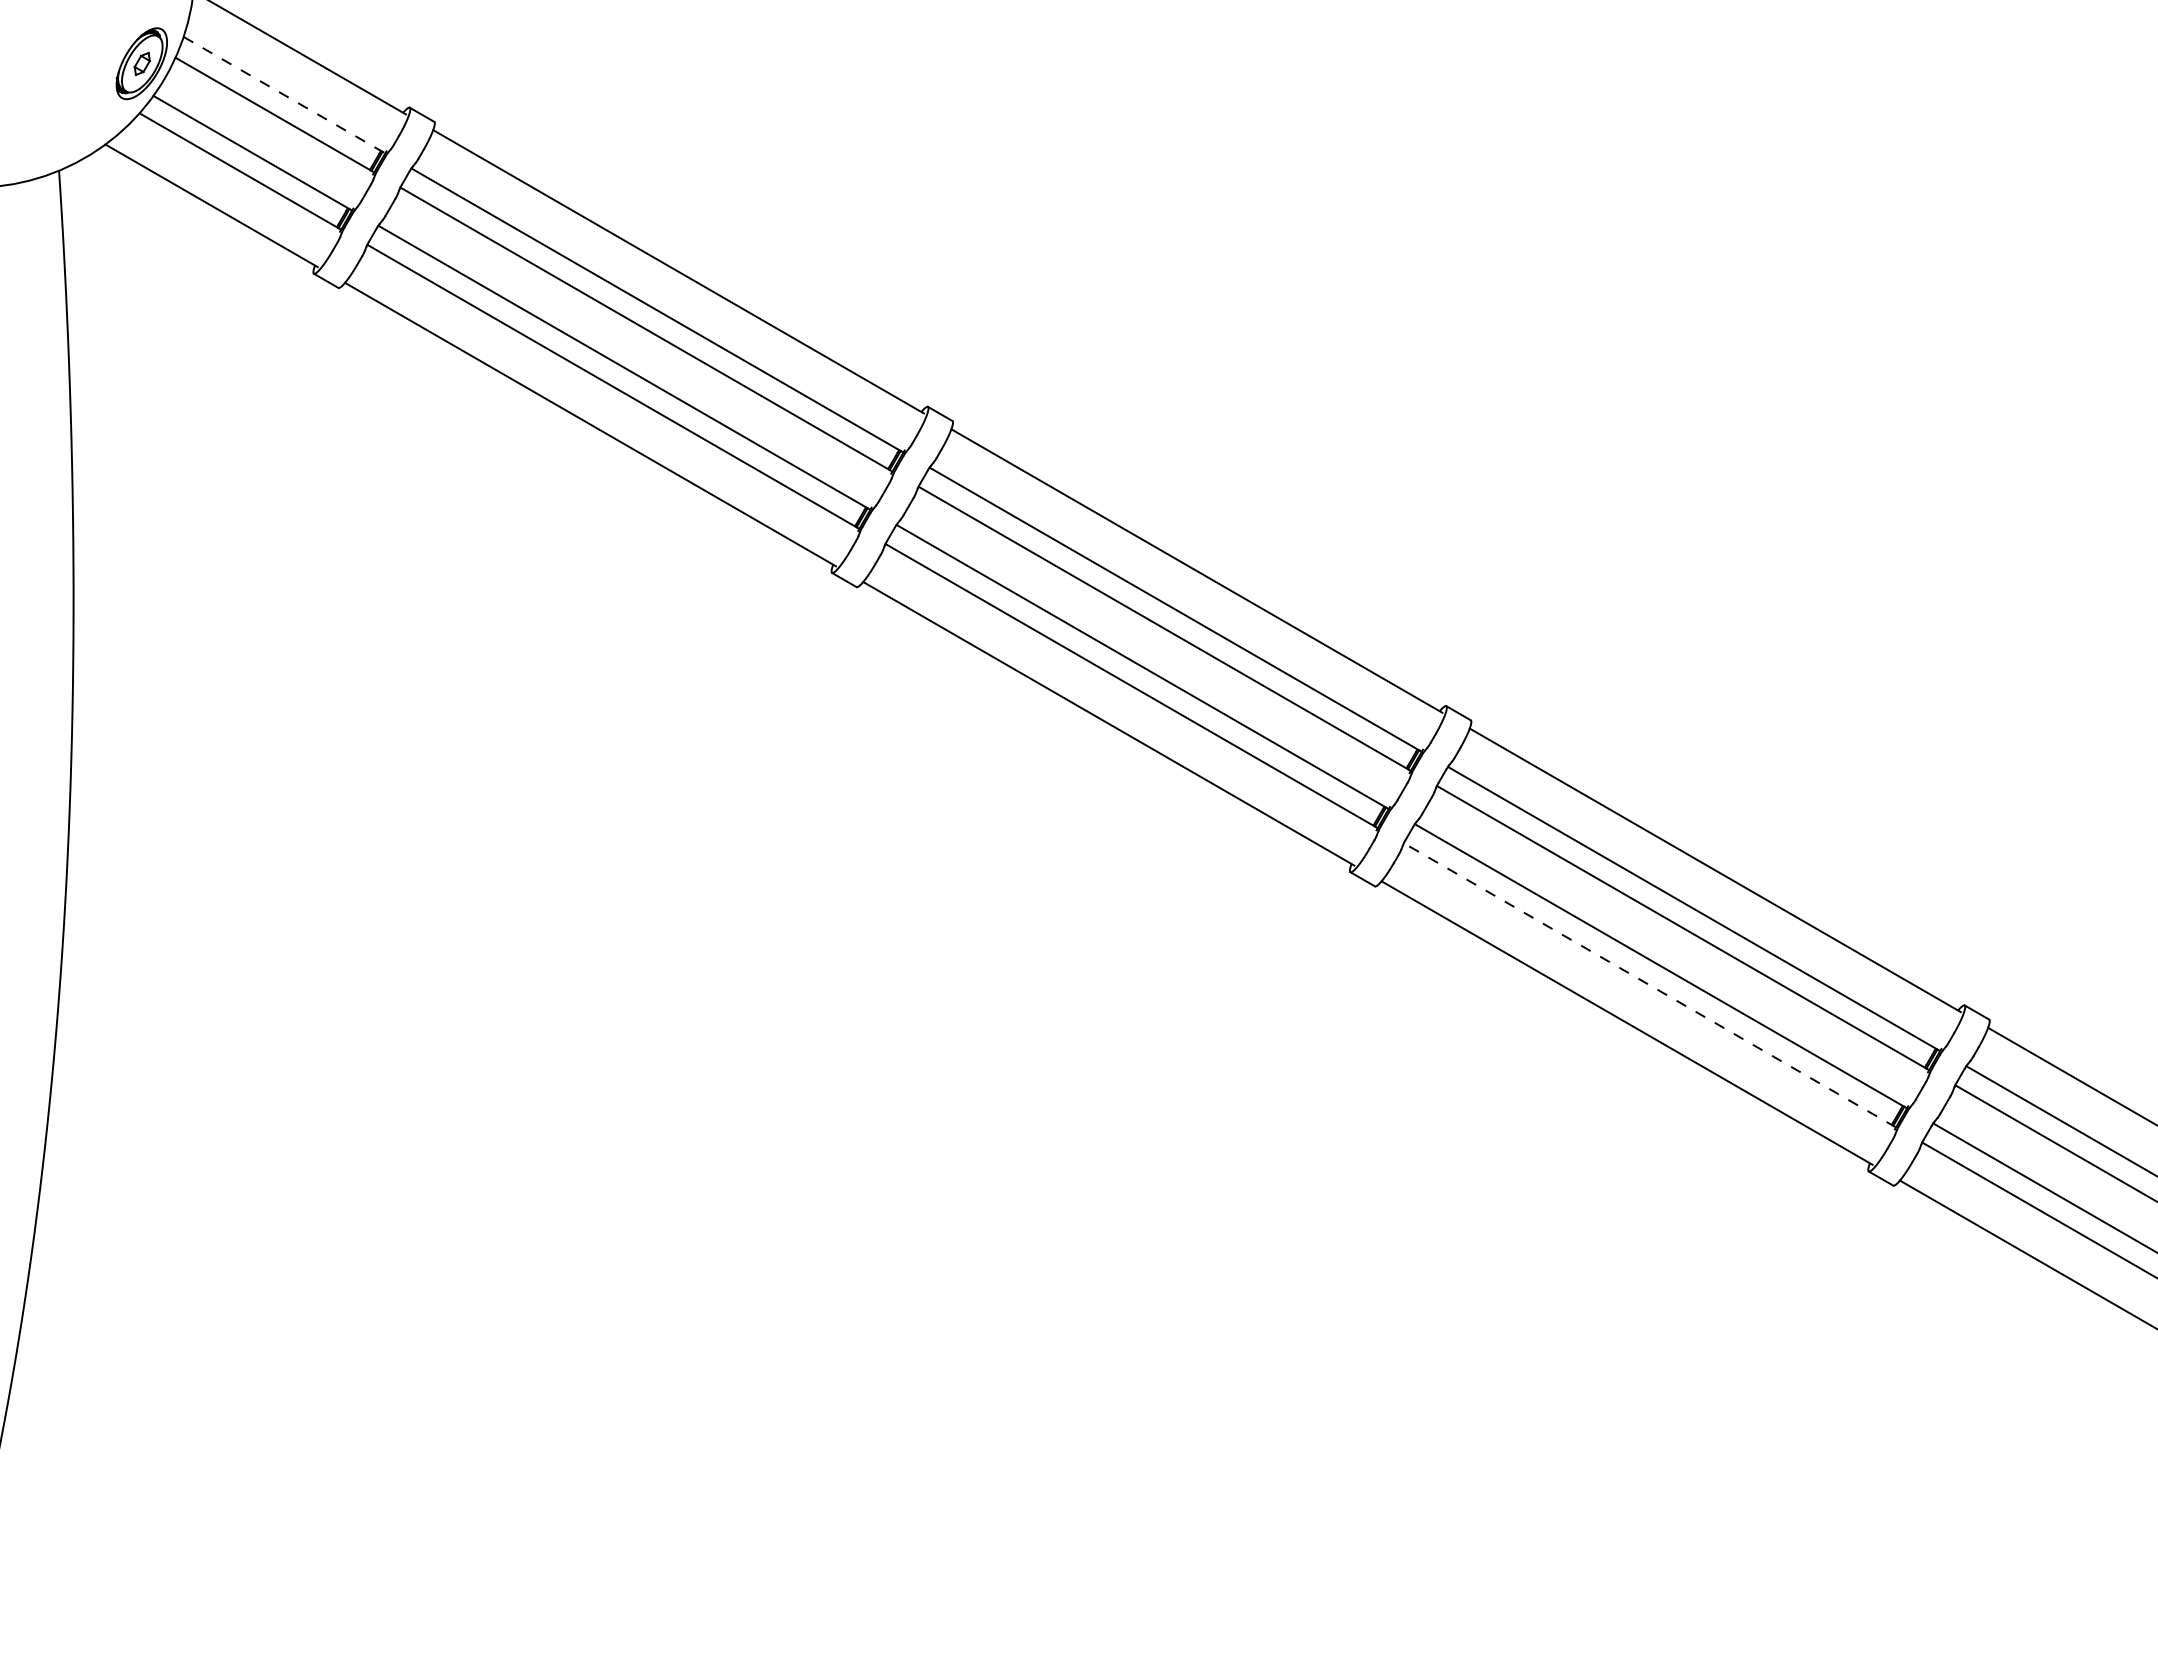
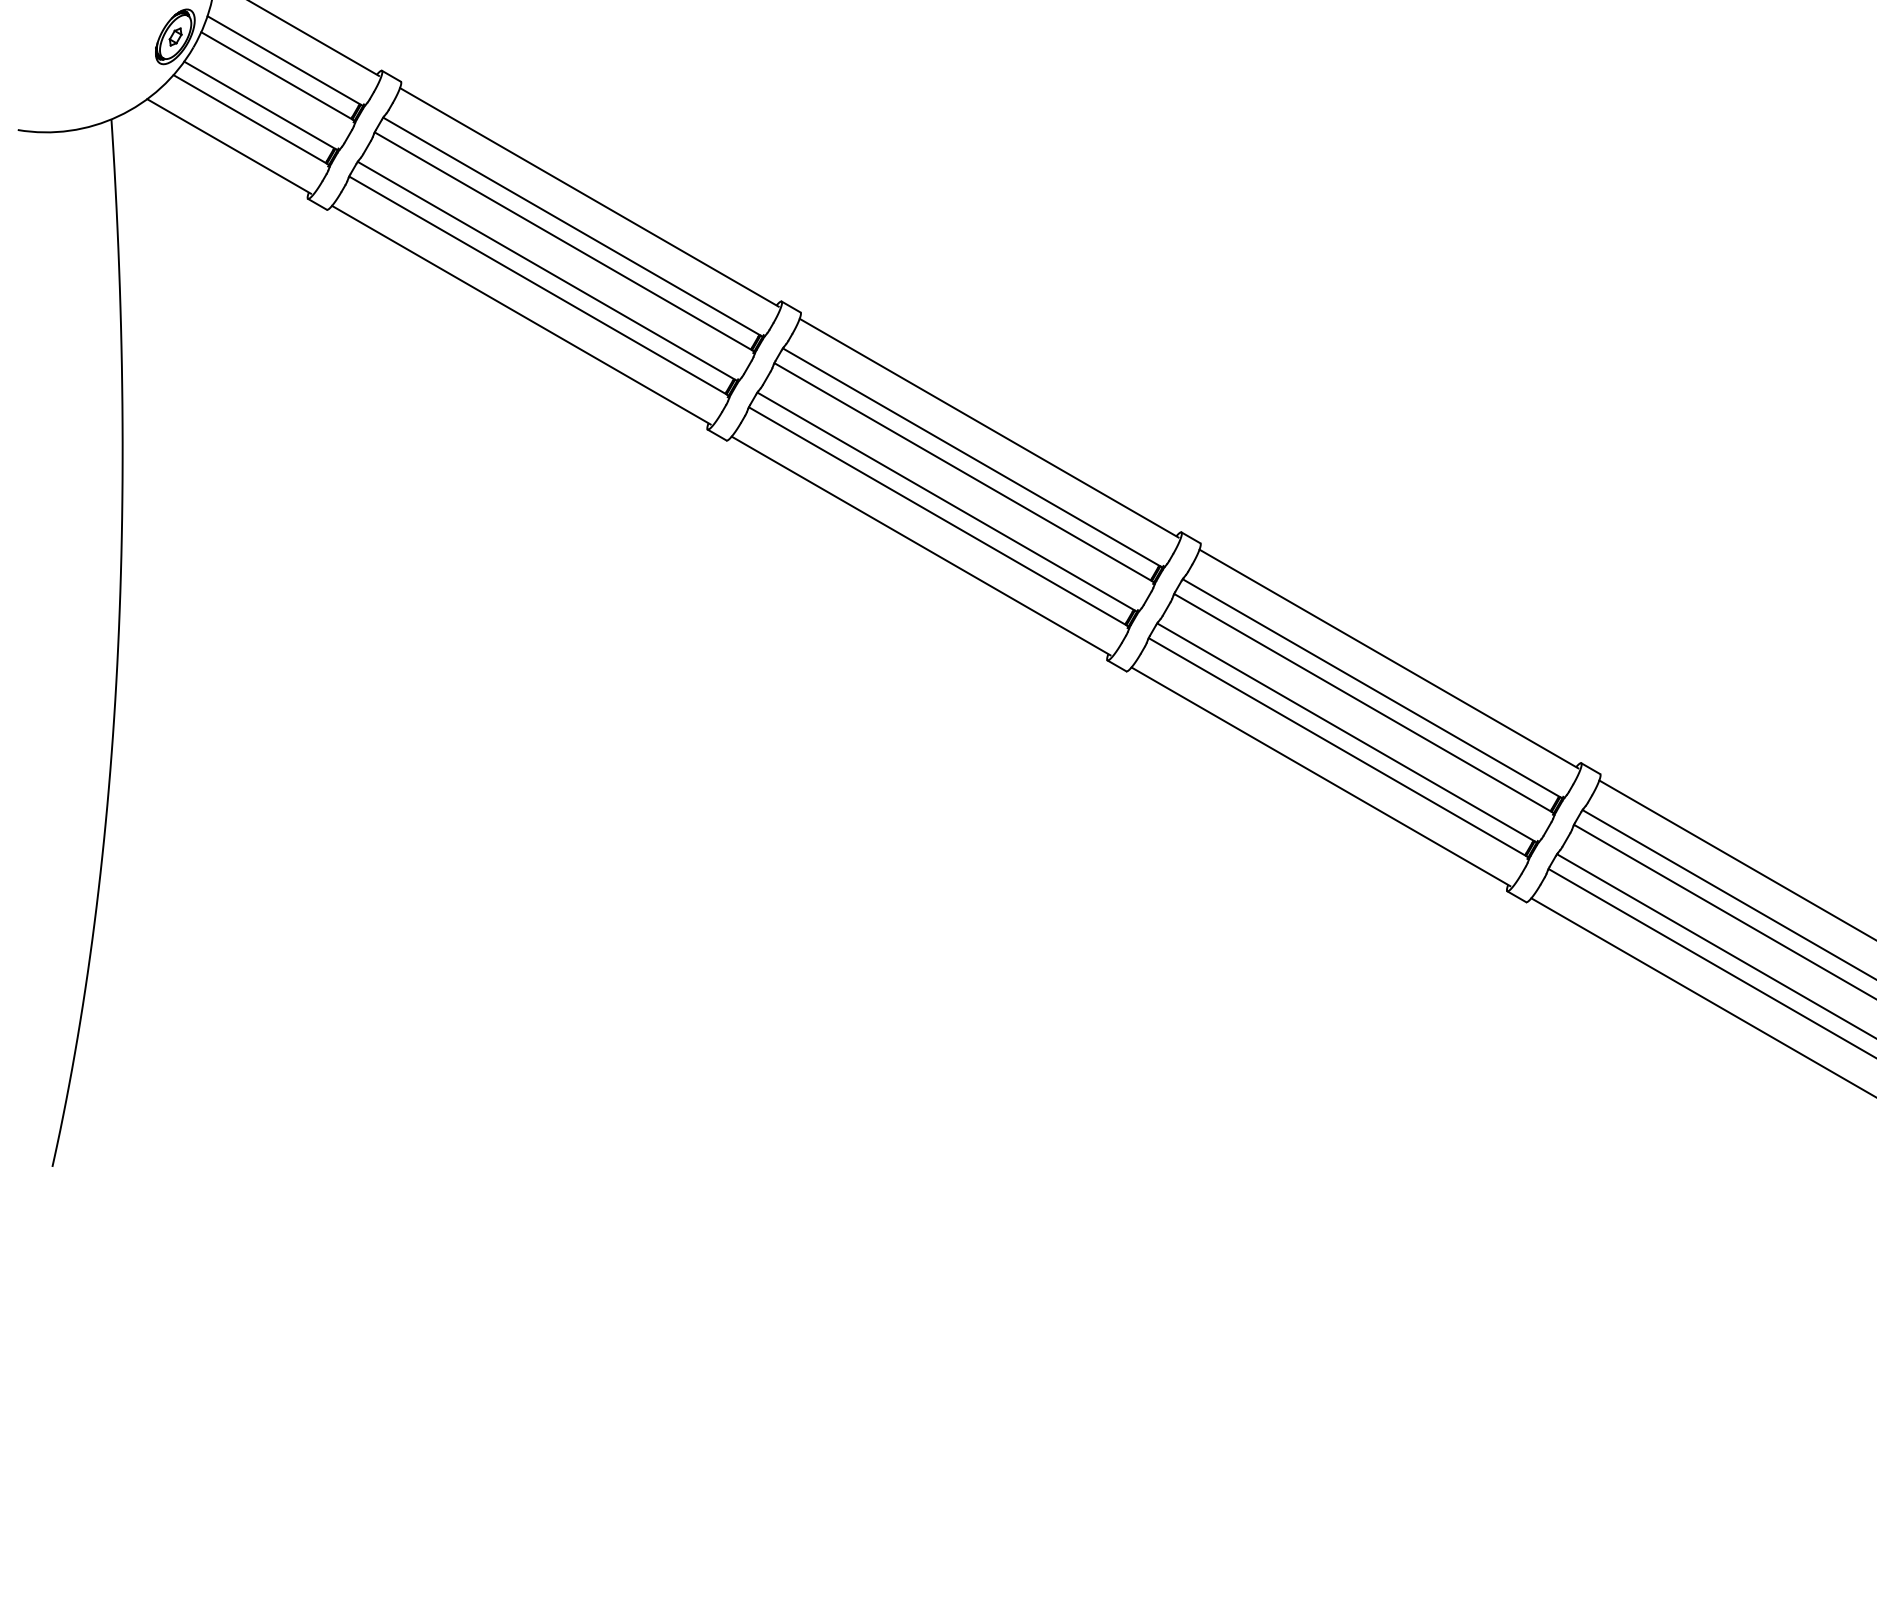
line: (284, 95) -> (285, 61), dashed -> solid
line: (1649, 985) -> (1338, 747), dashed -> solid

